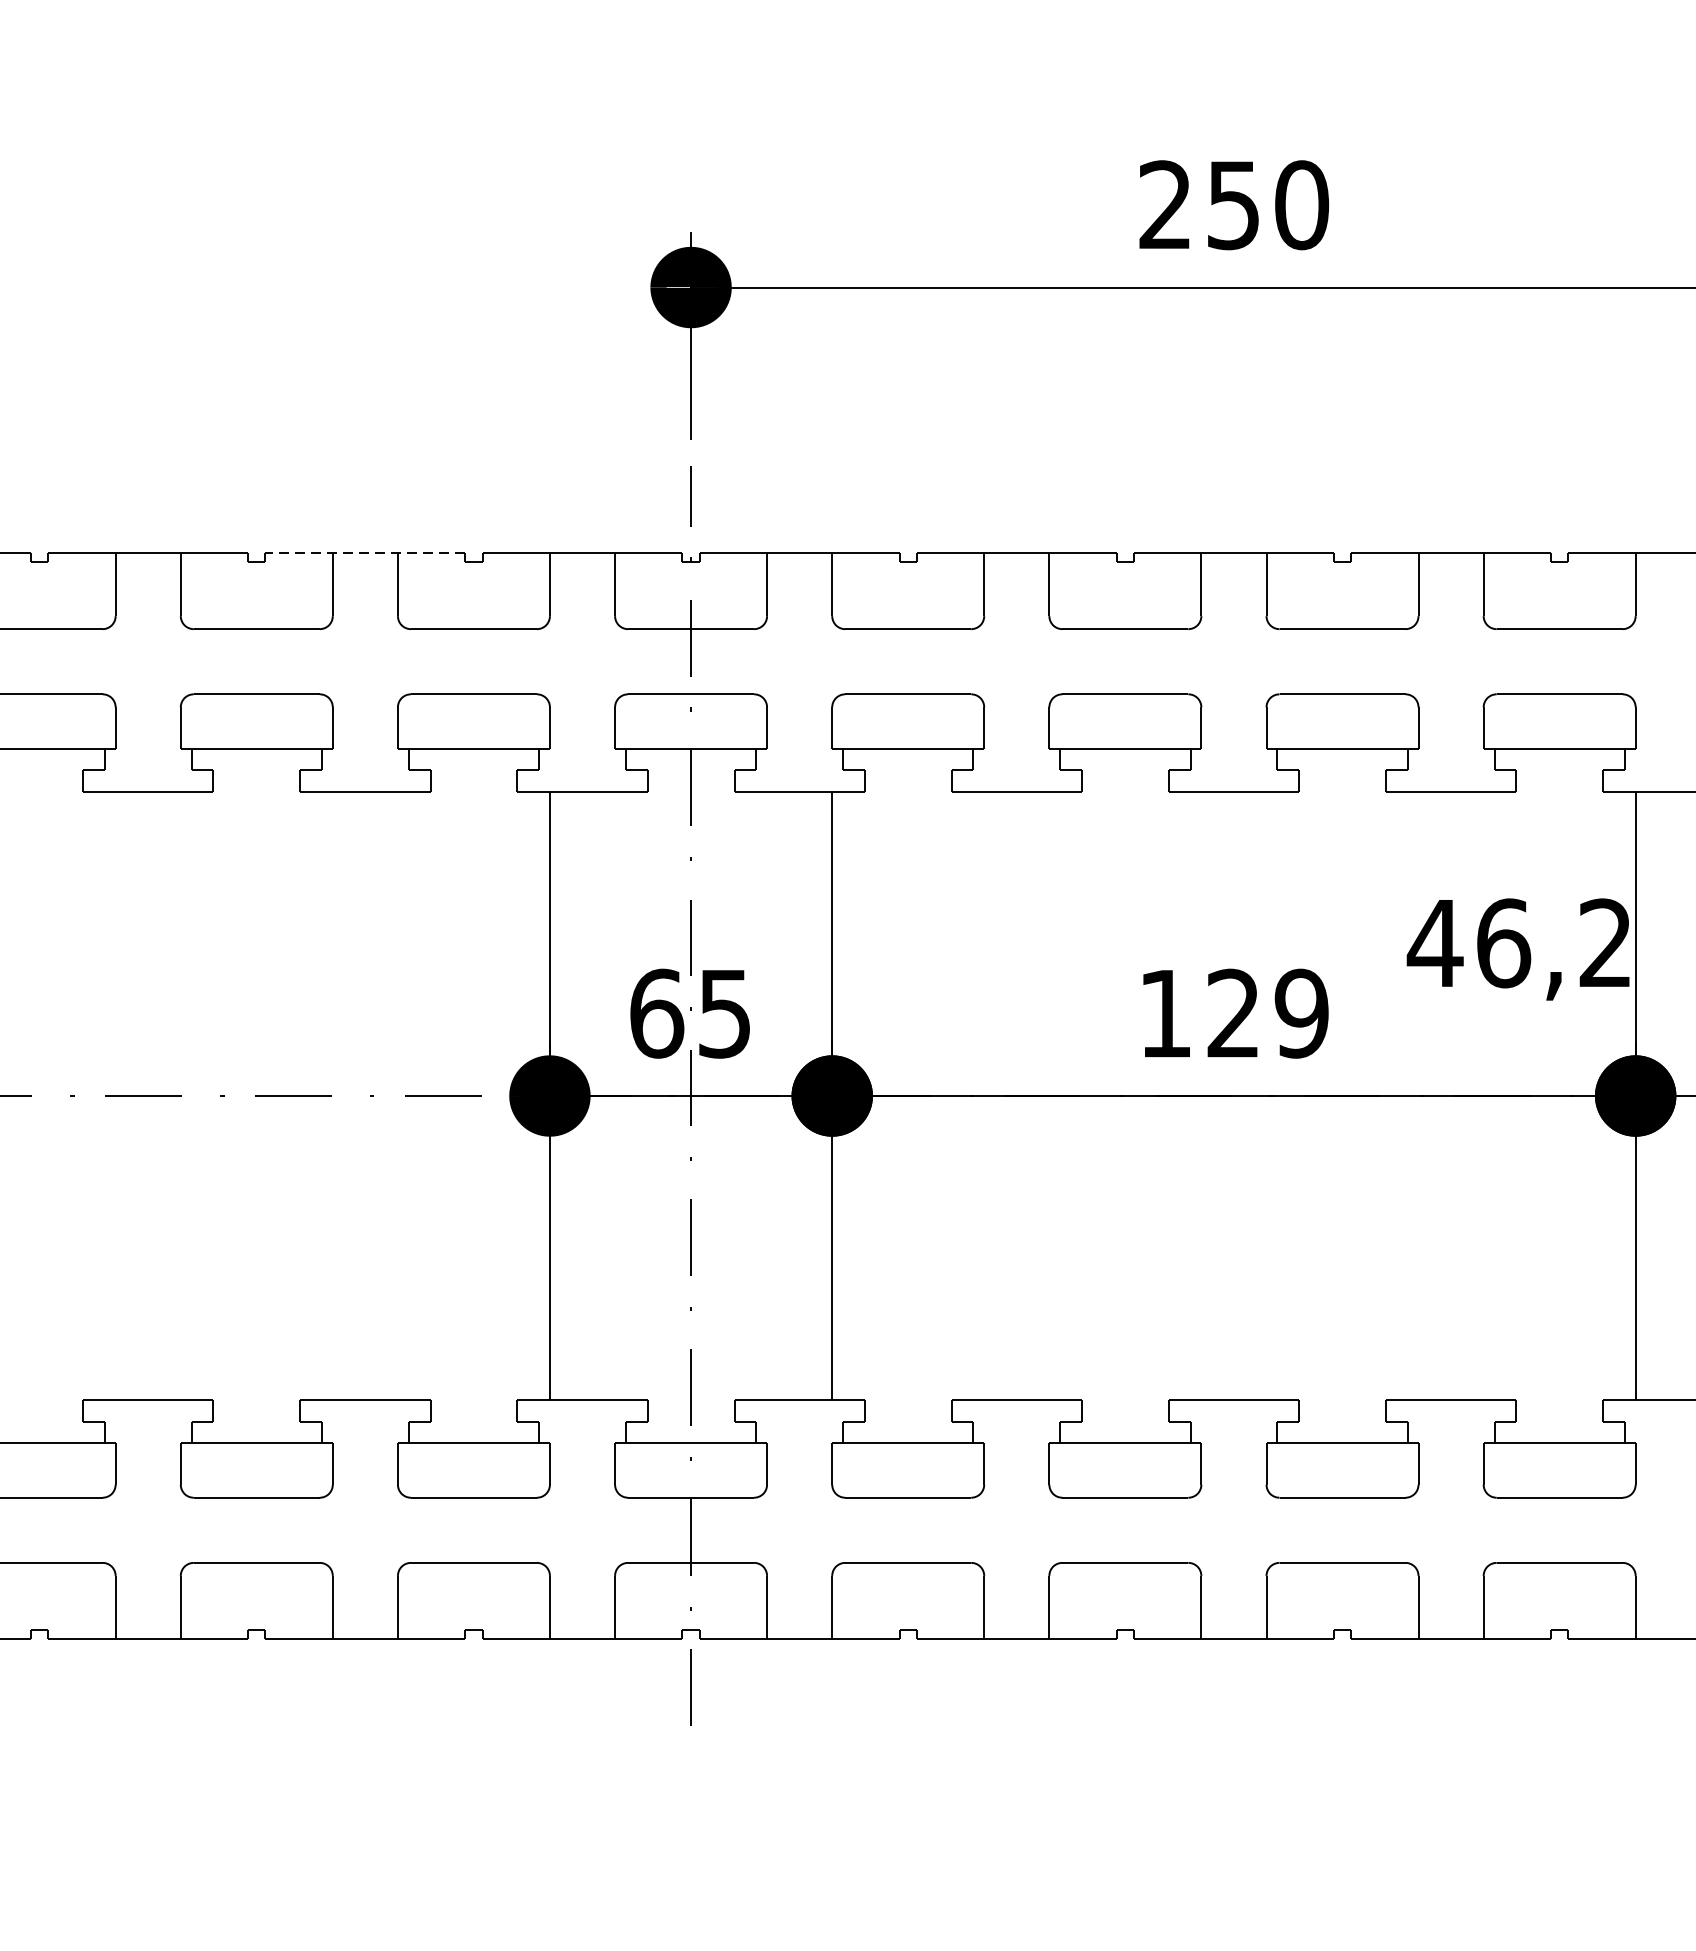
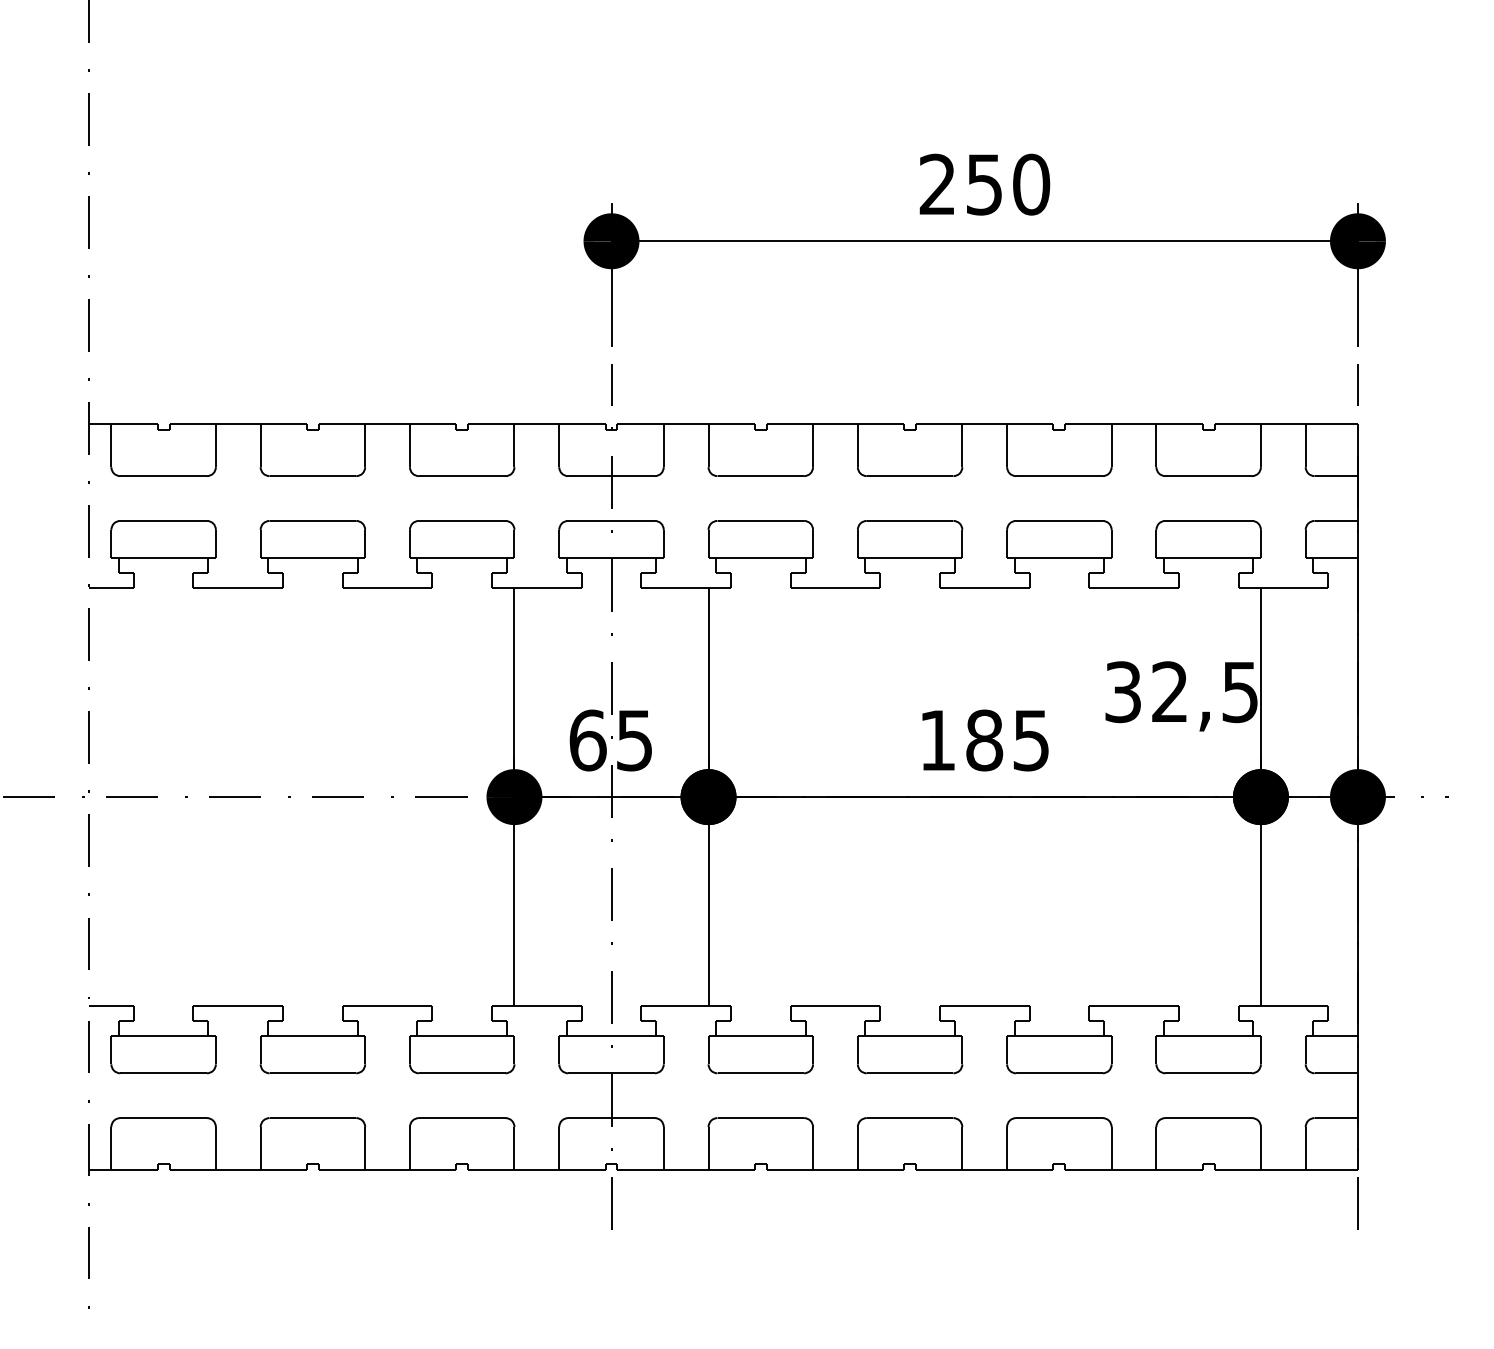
line: (365, 552) -> (387, 423), dashed -> solid
text: (1518, 943) -> (1180, 692), 46,2 -> 32,5
text: (1267, 1013) -> (1007, 740), 129 -> 185

